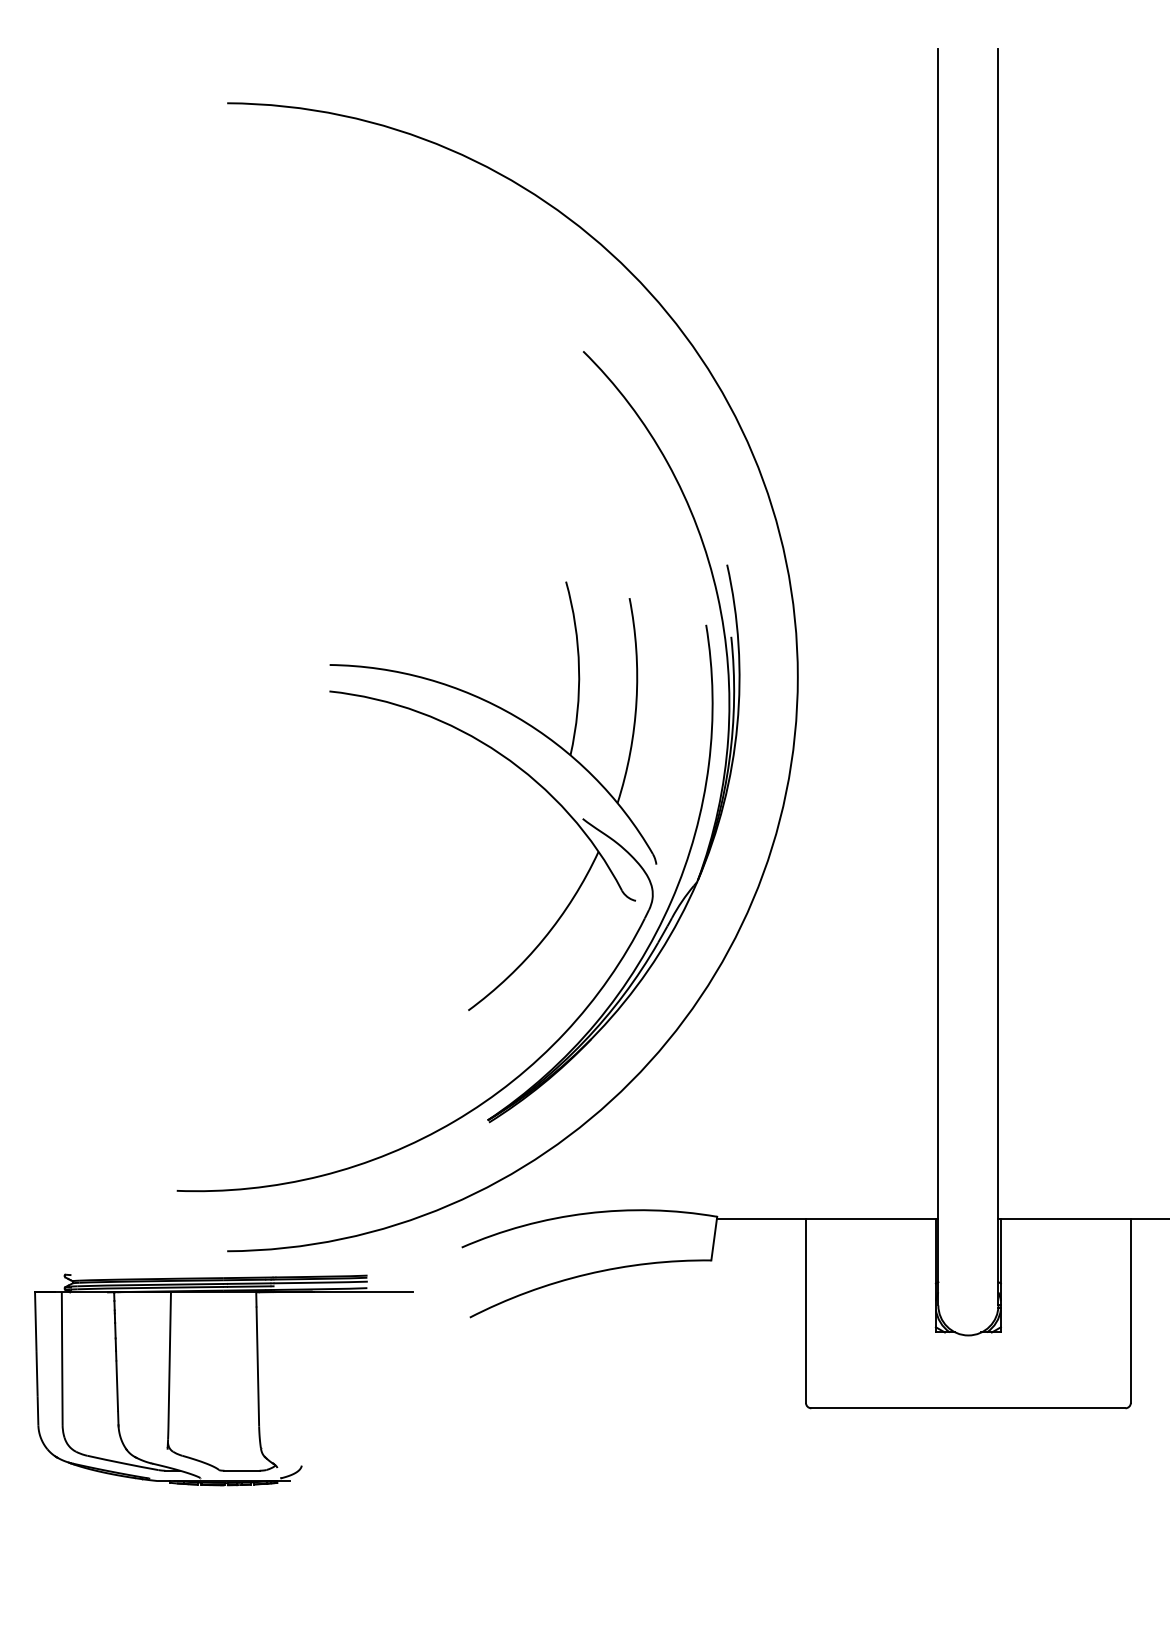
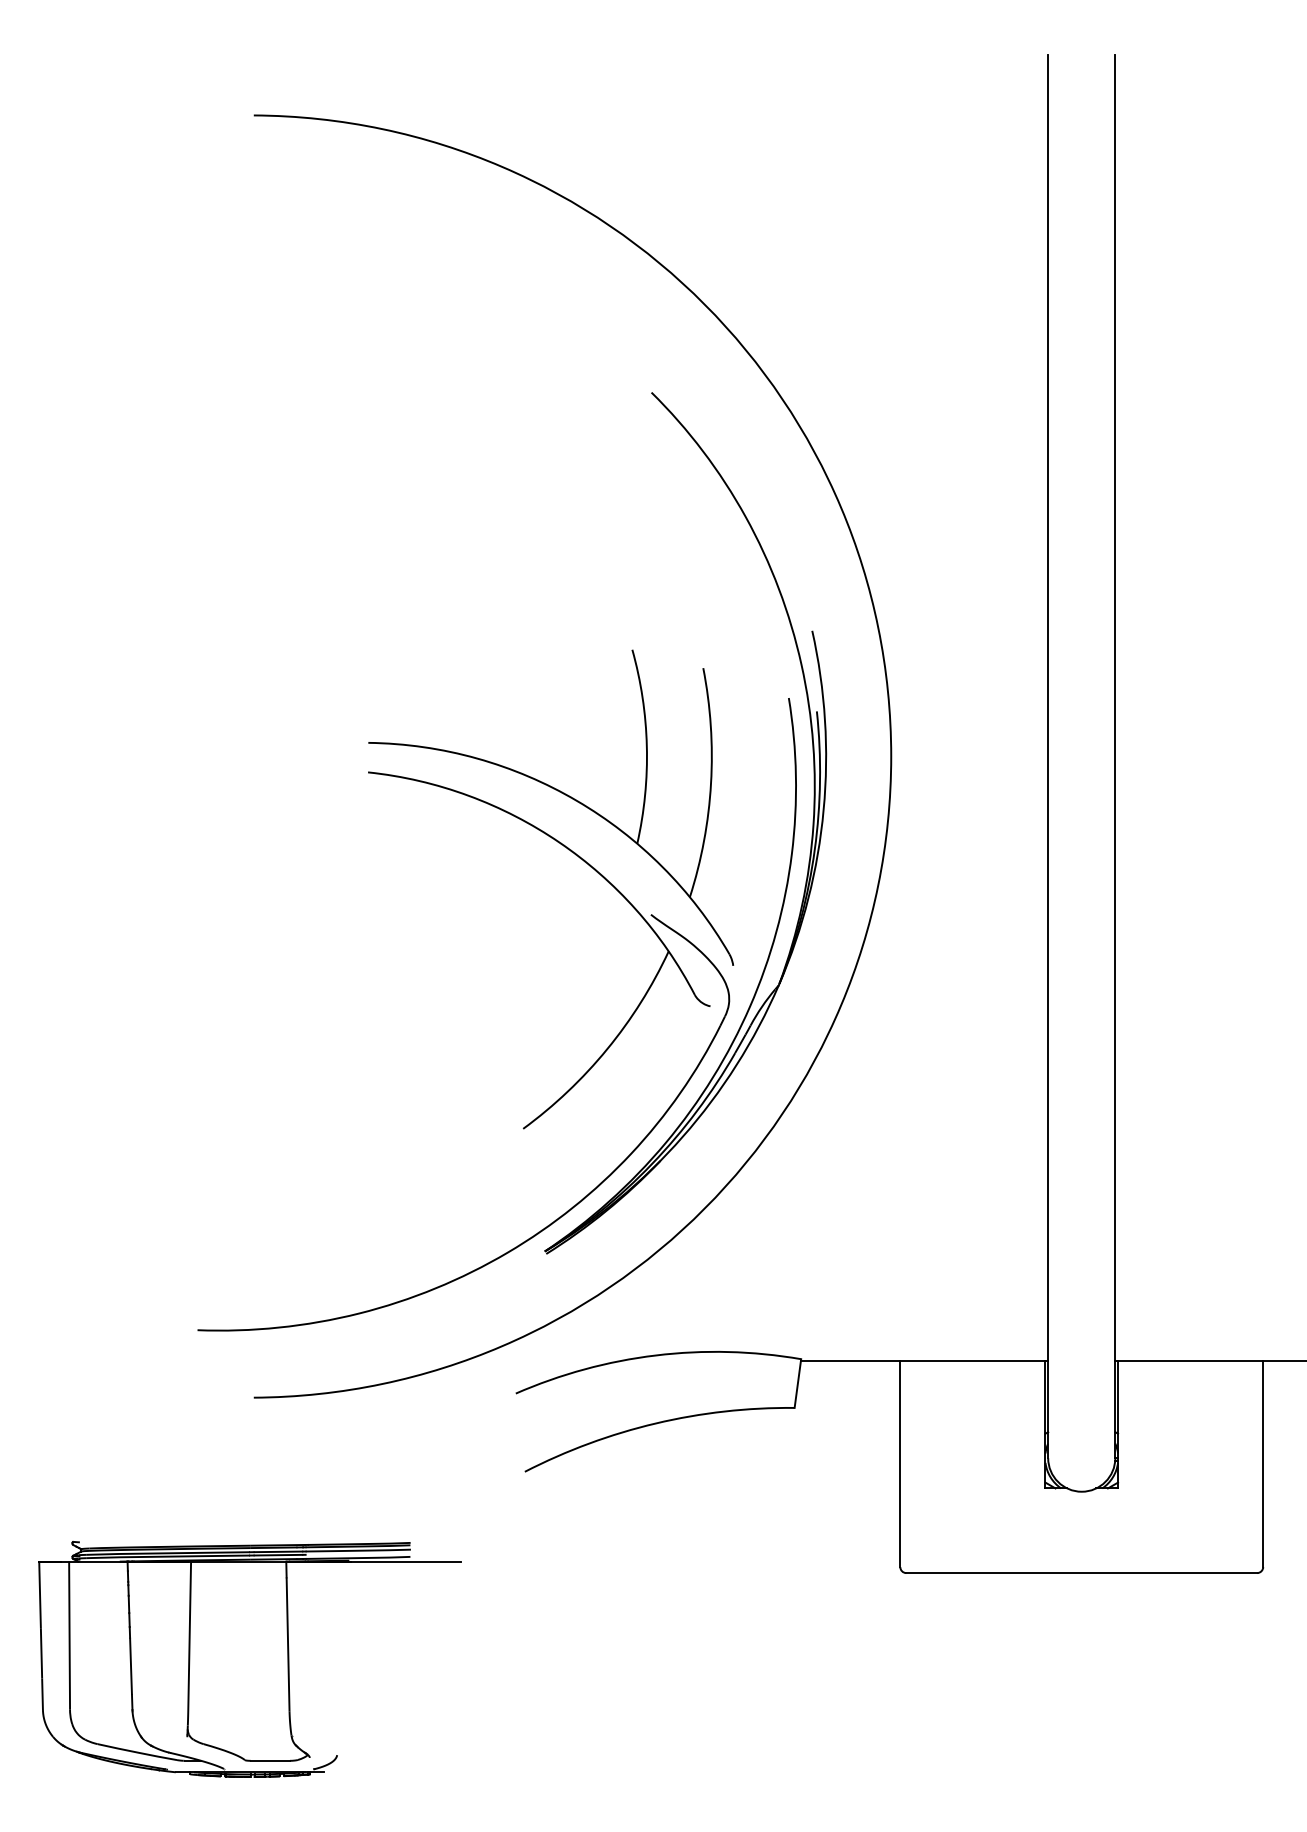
part: (223, 1380) -> (249, 1659), moved

